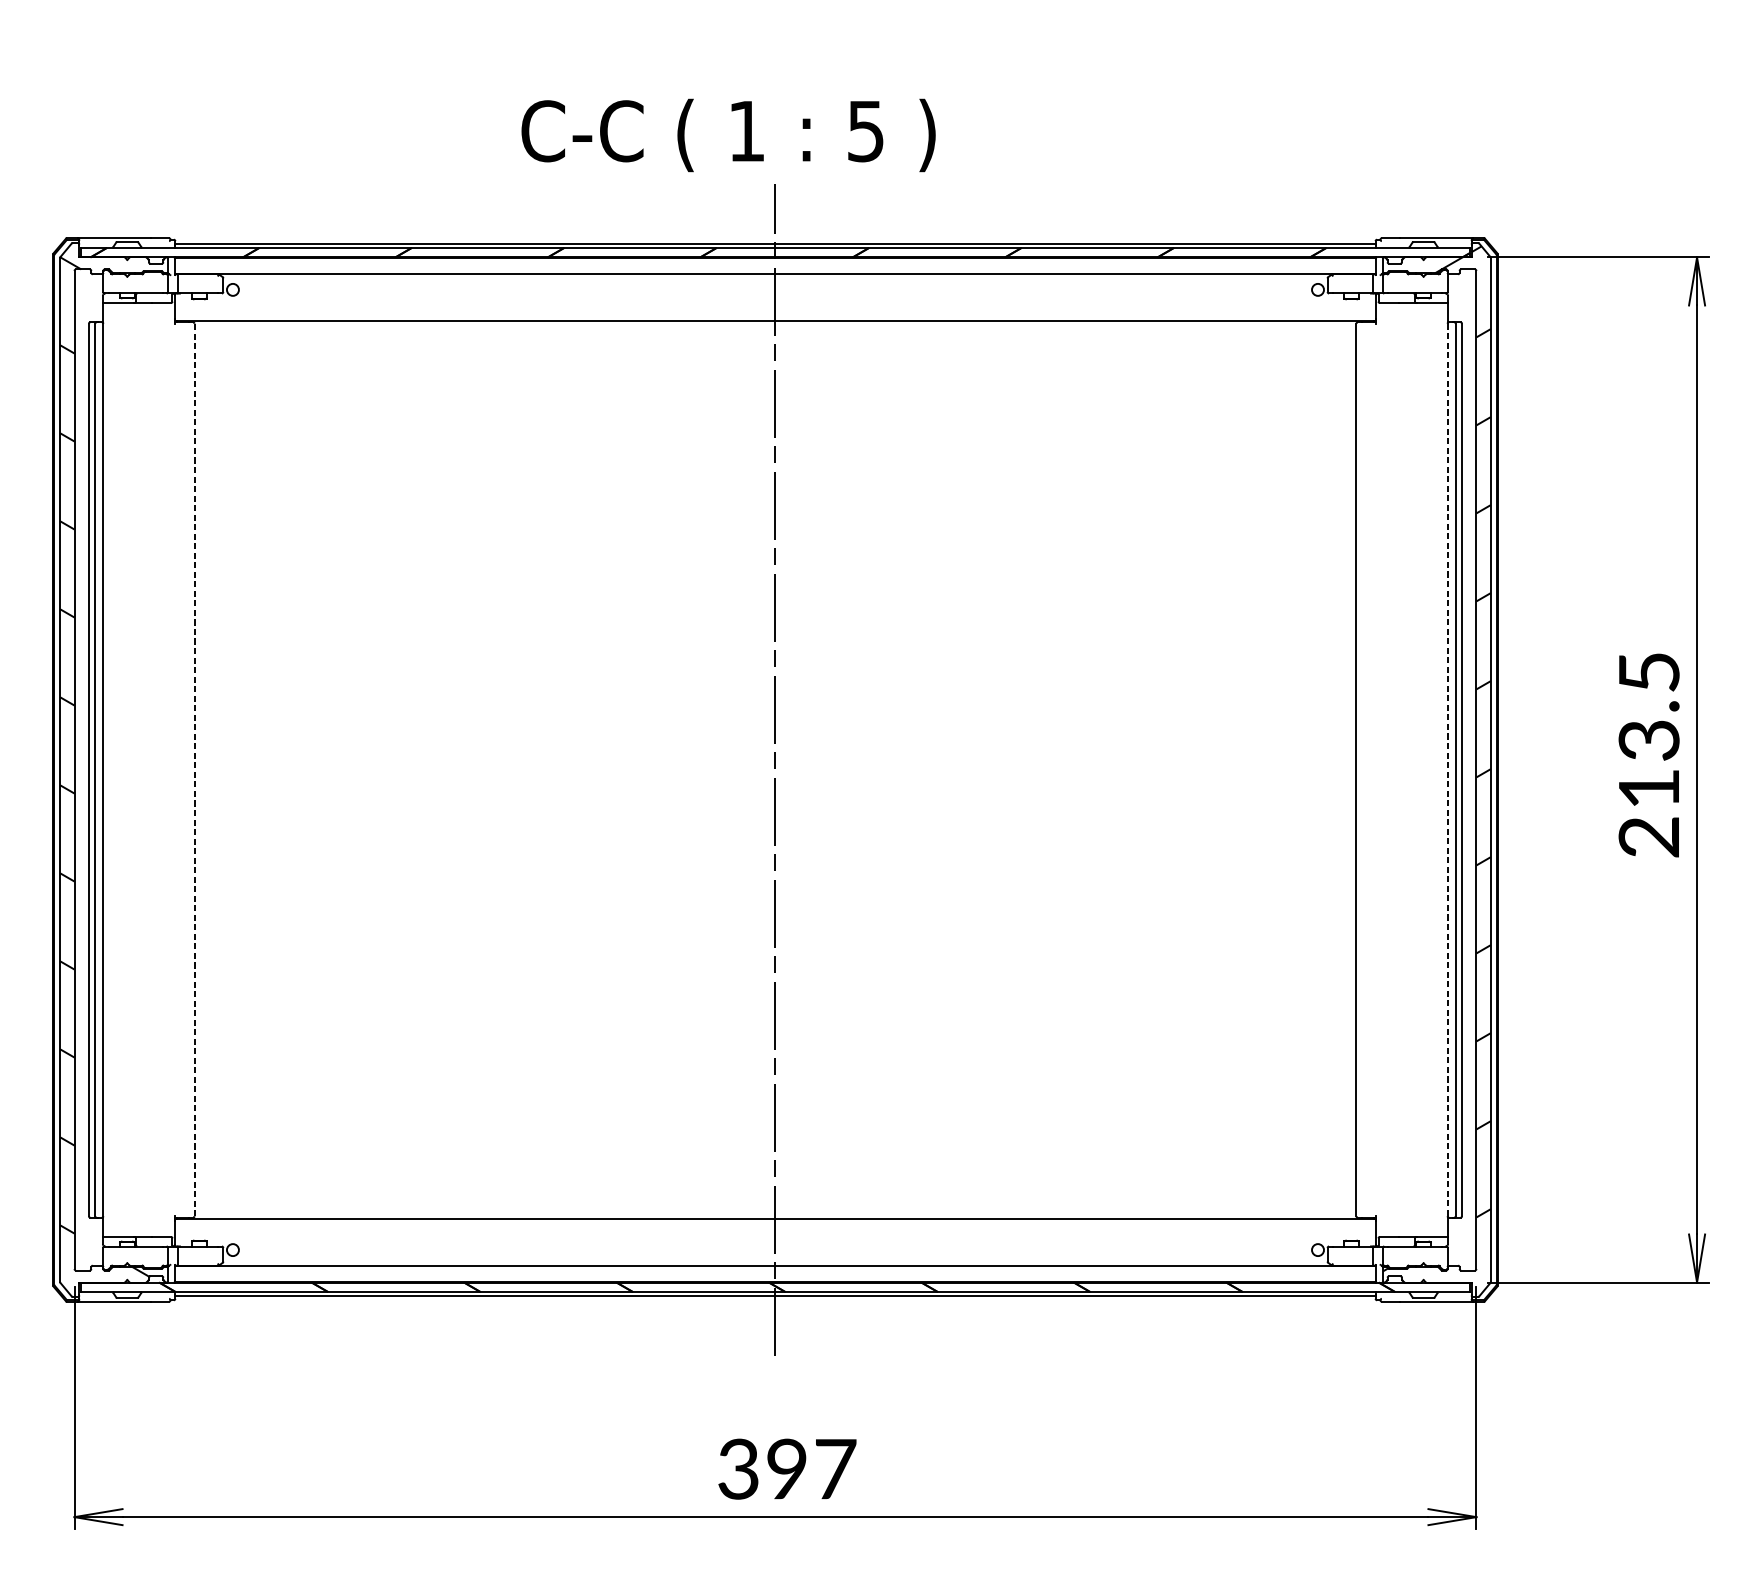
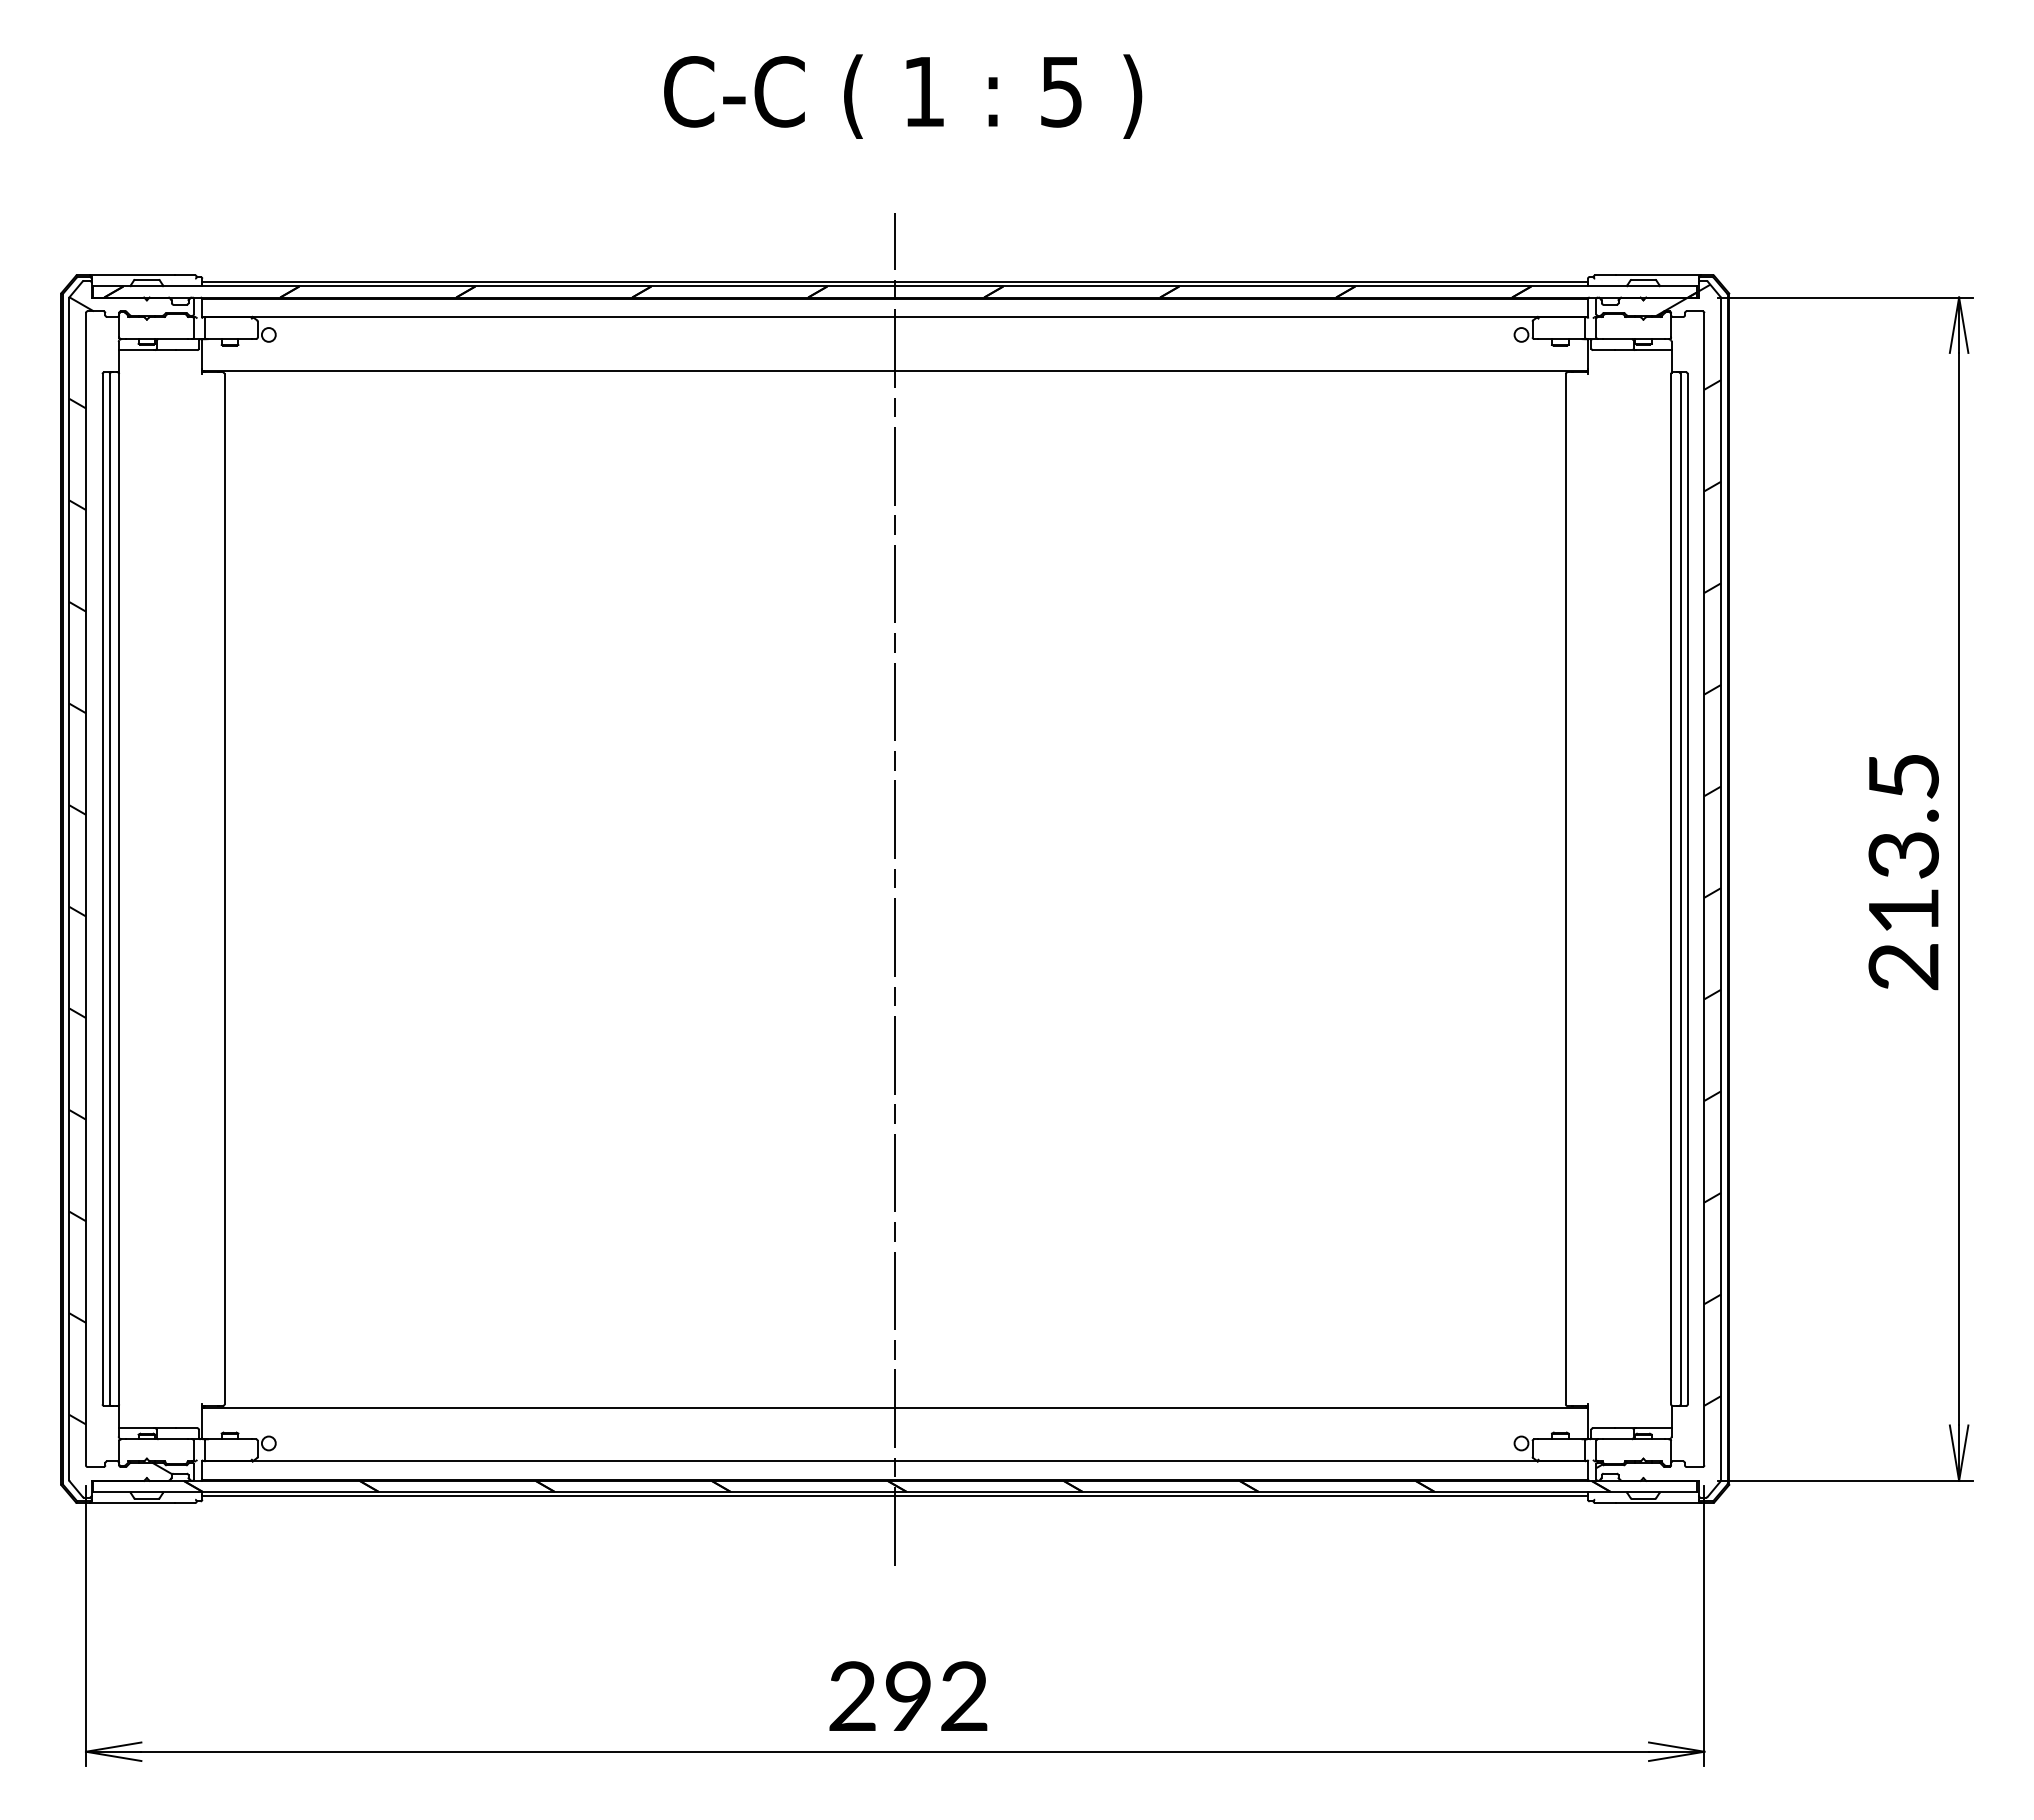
text: (728, 135) -> (903, 96), moved
line: (194, 769) -> (224, 888), dashed -> solid
line: (1447, 770) -> (1671, 889), dashed -> solid
text: (787, 1469) -> (908, 1696), 397 -> 292

